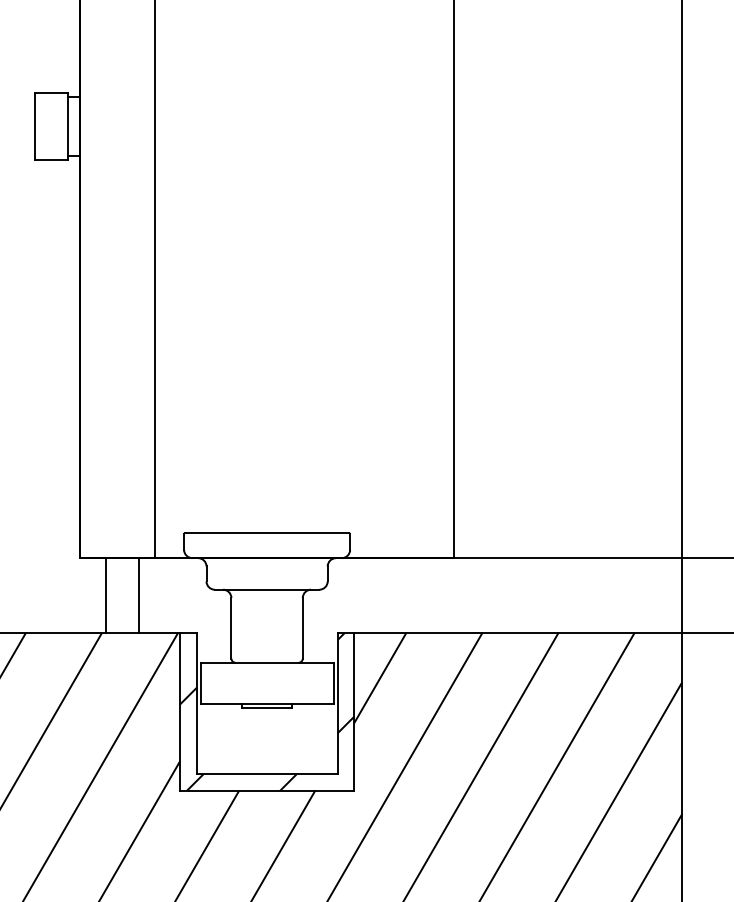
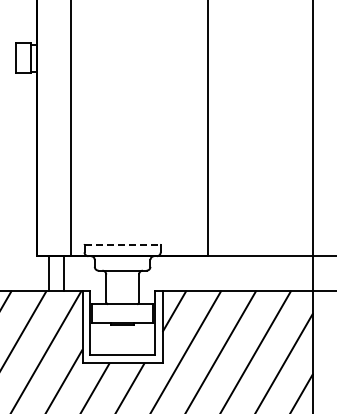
line: (266, 532) -> (122, 244), solid -> dashed
hatch: (266, 711) -> (122, 326), removed

